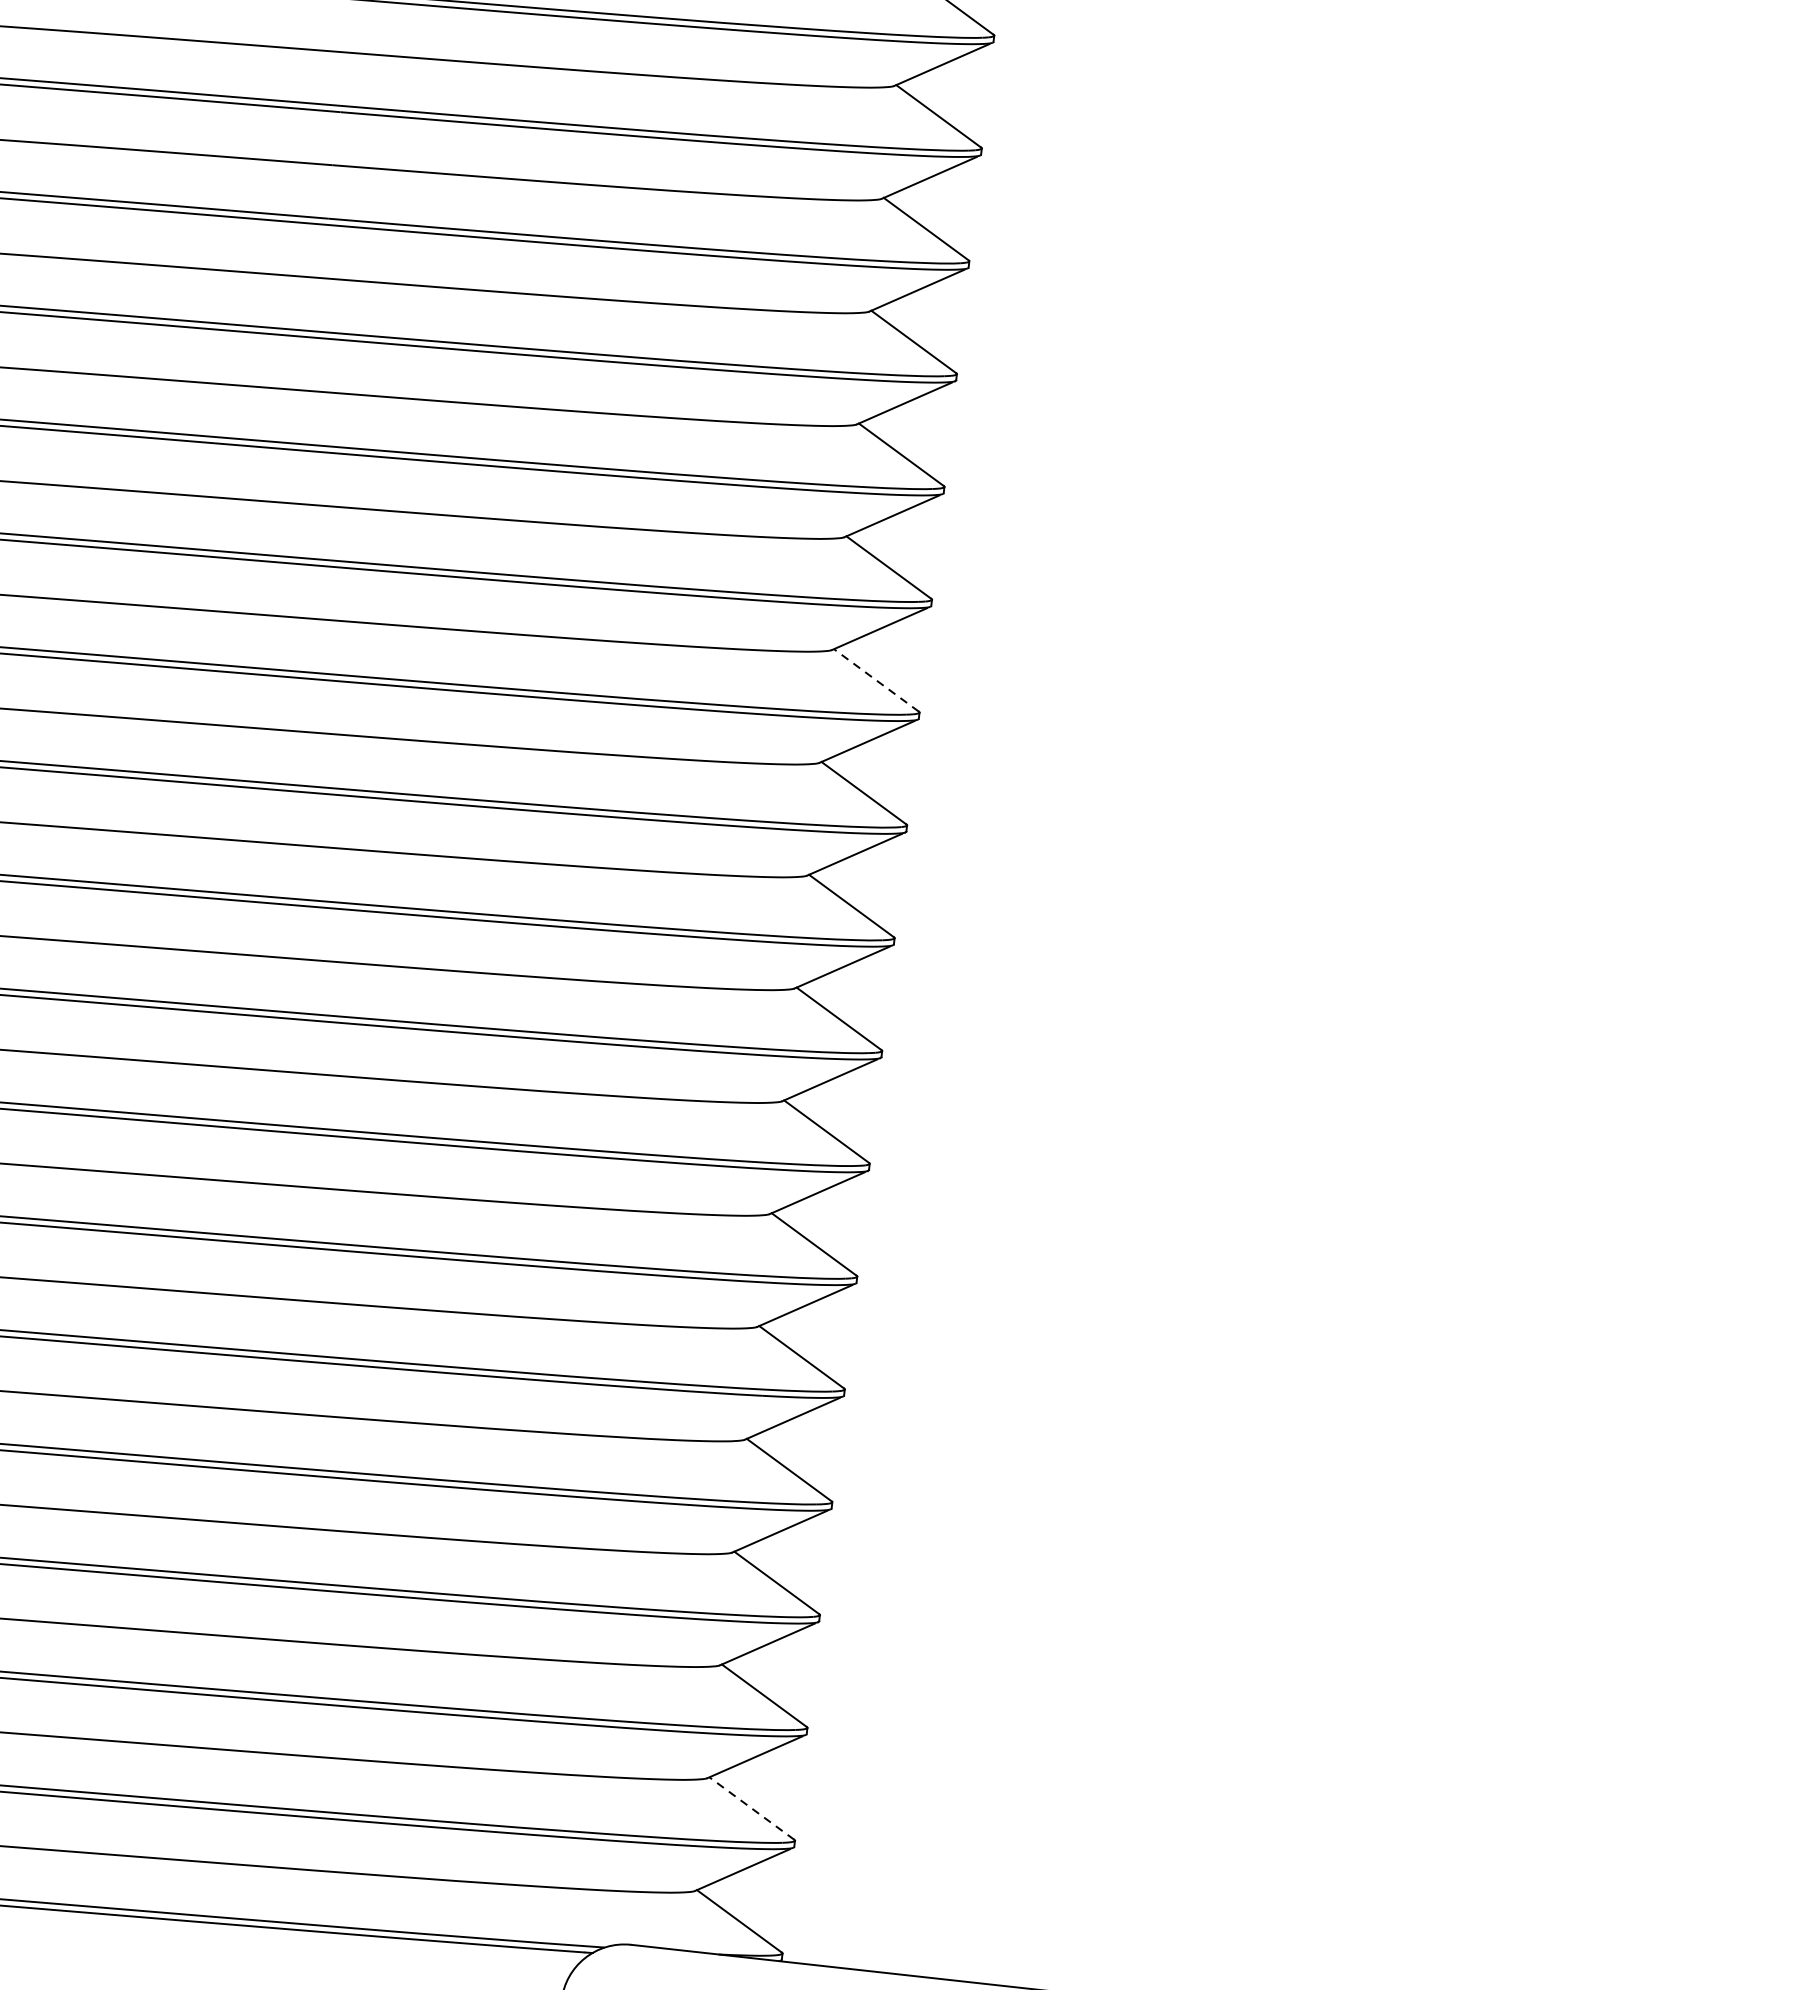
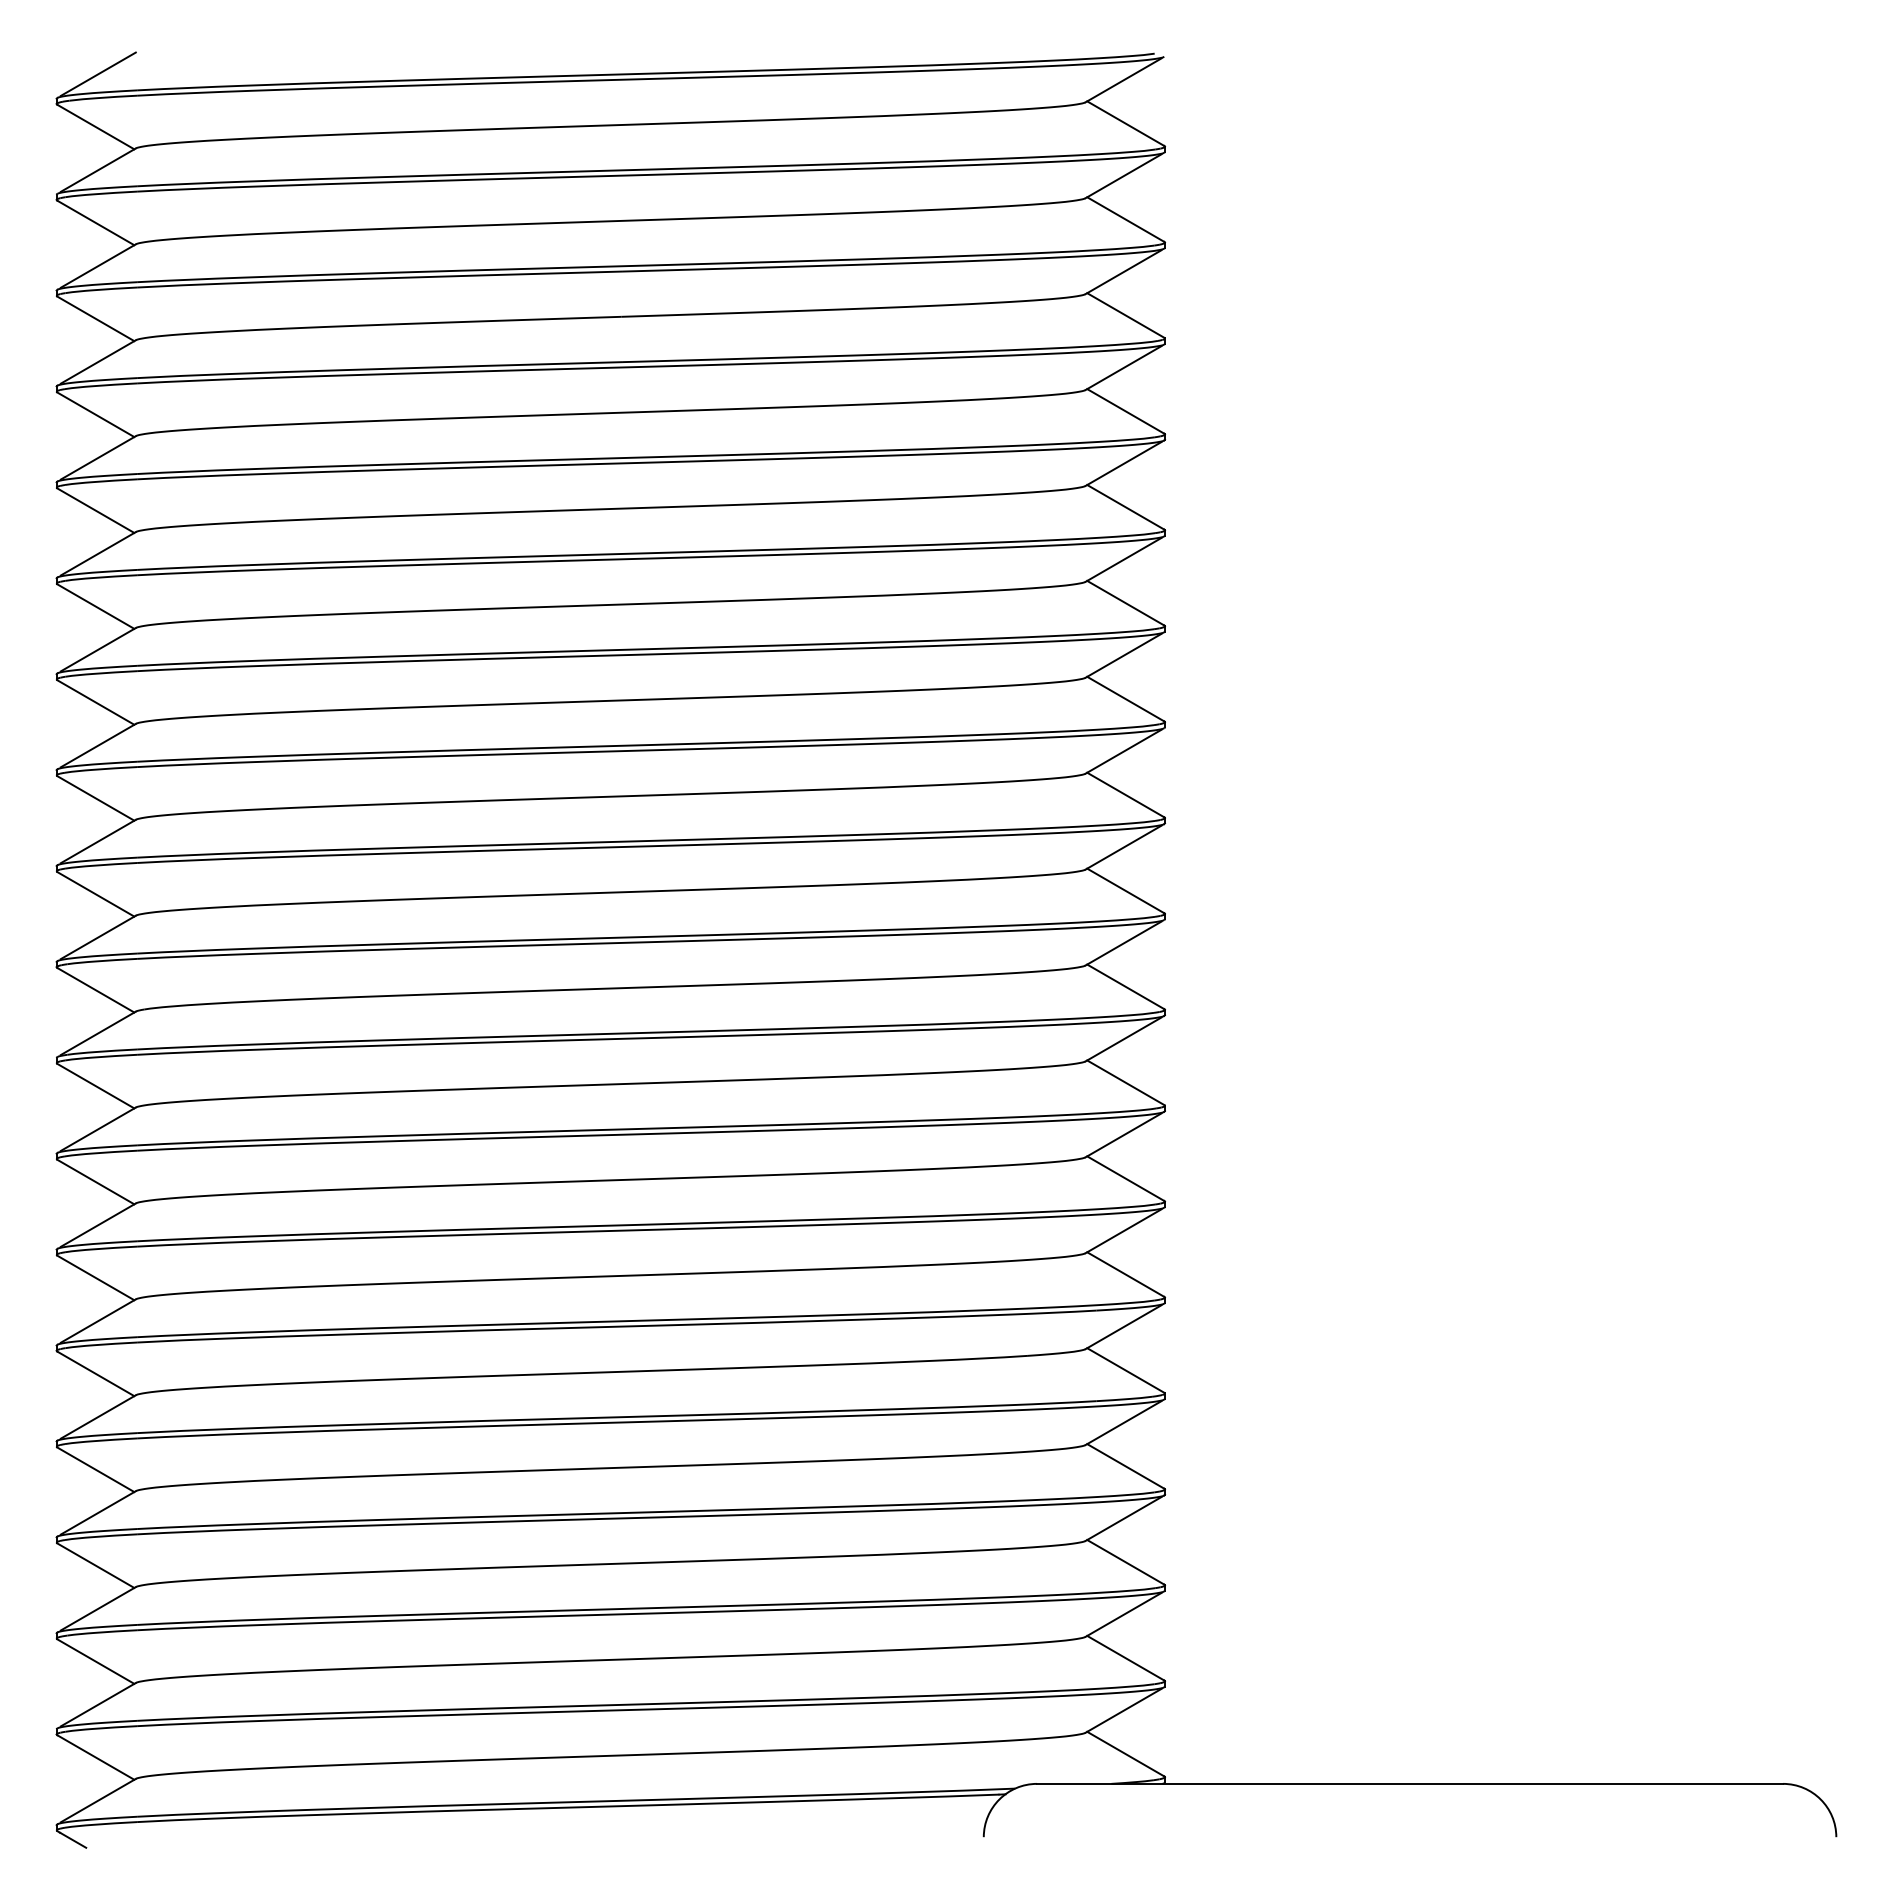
line: (876, 680) -> (1125, 699), dashed -> solid
line: (751, 1808) -> (1125, 1658), dashed -> solid

